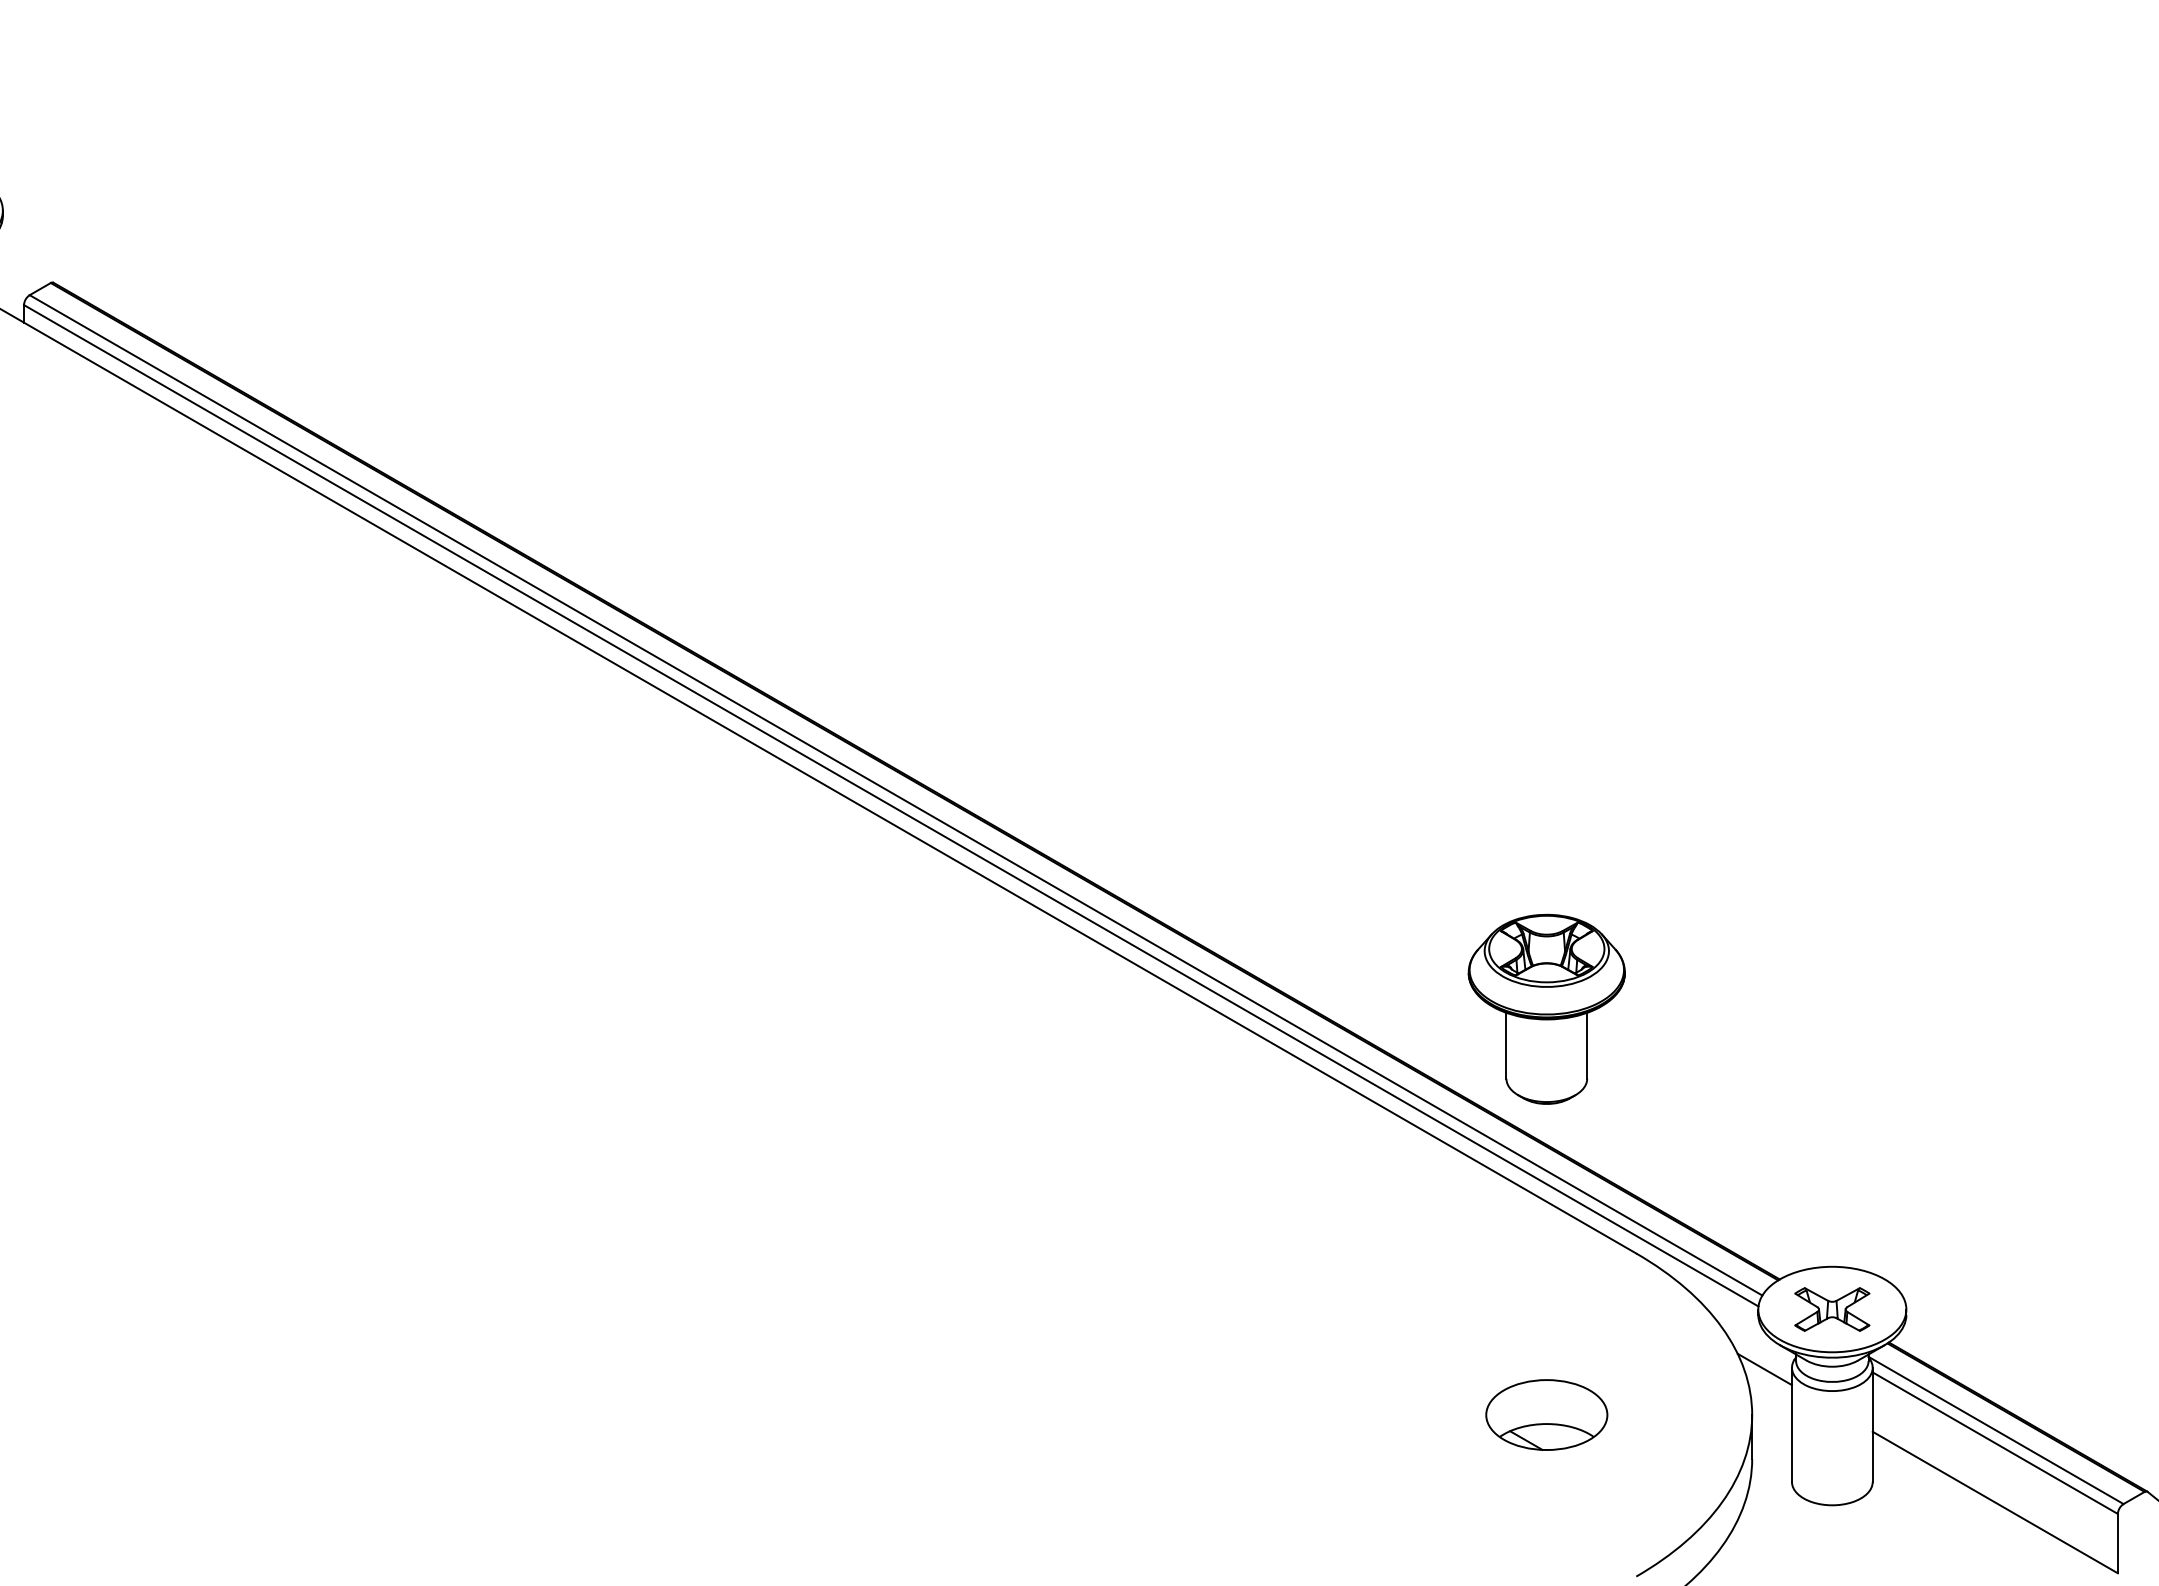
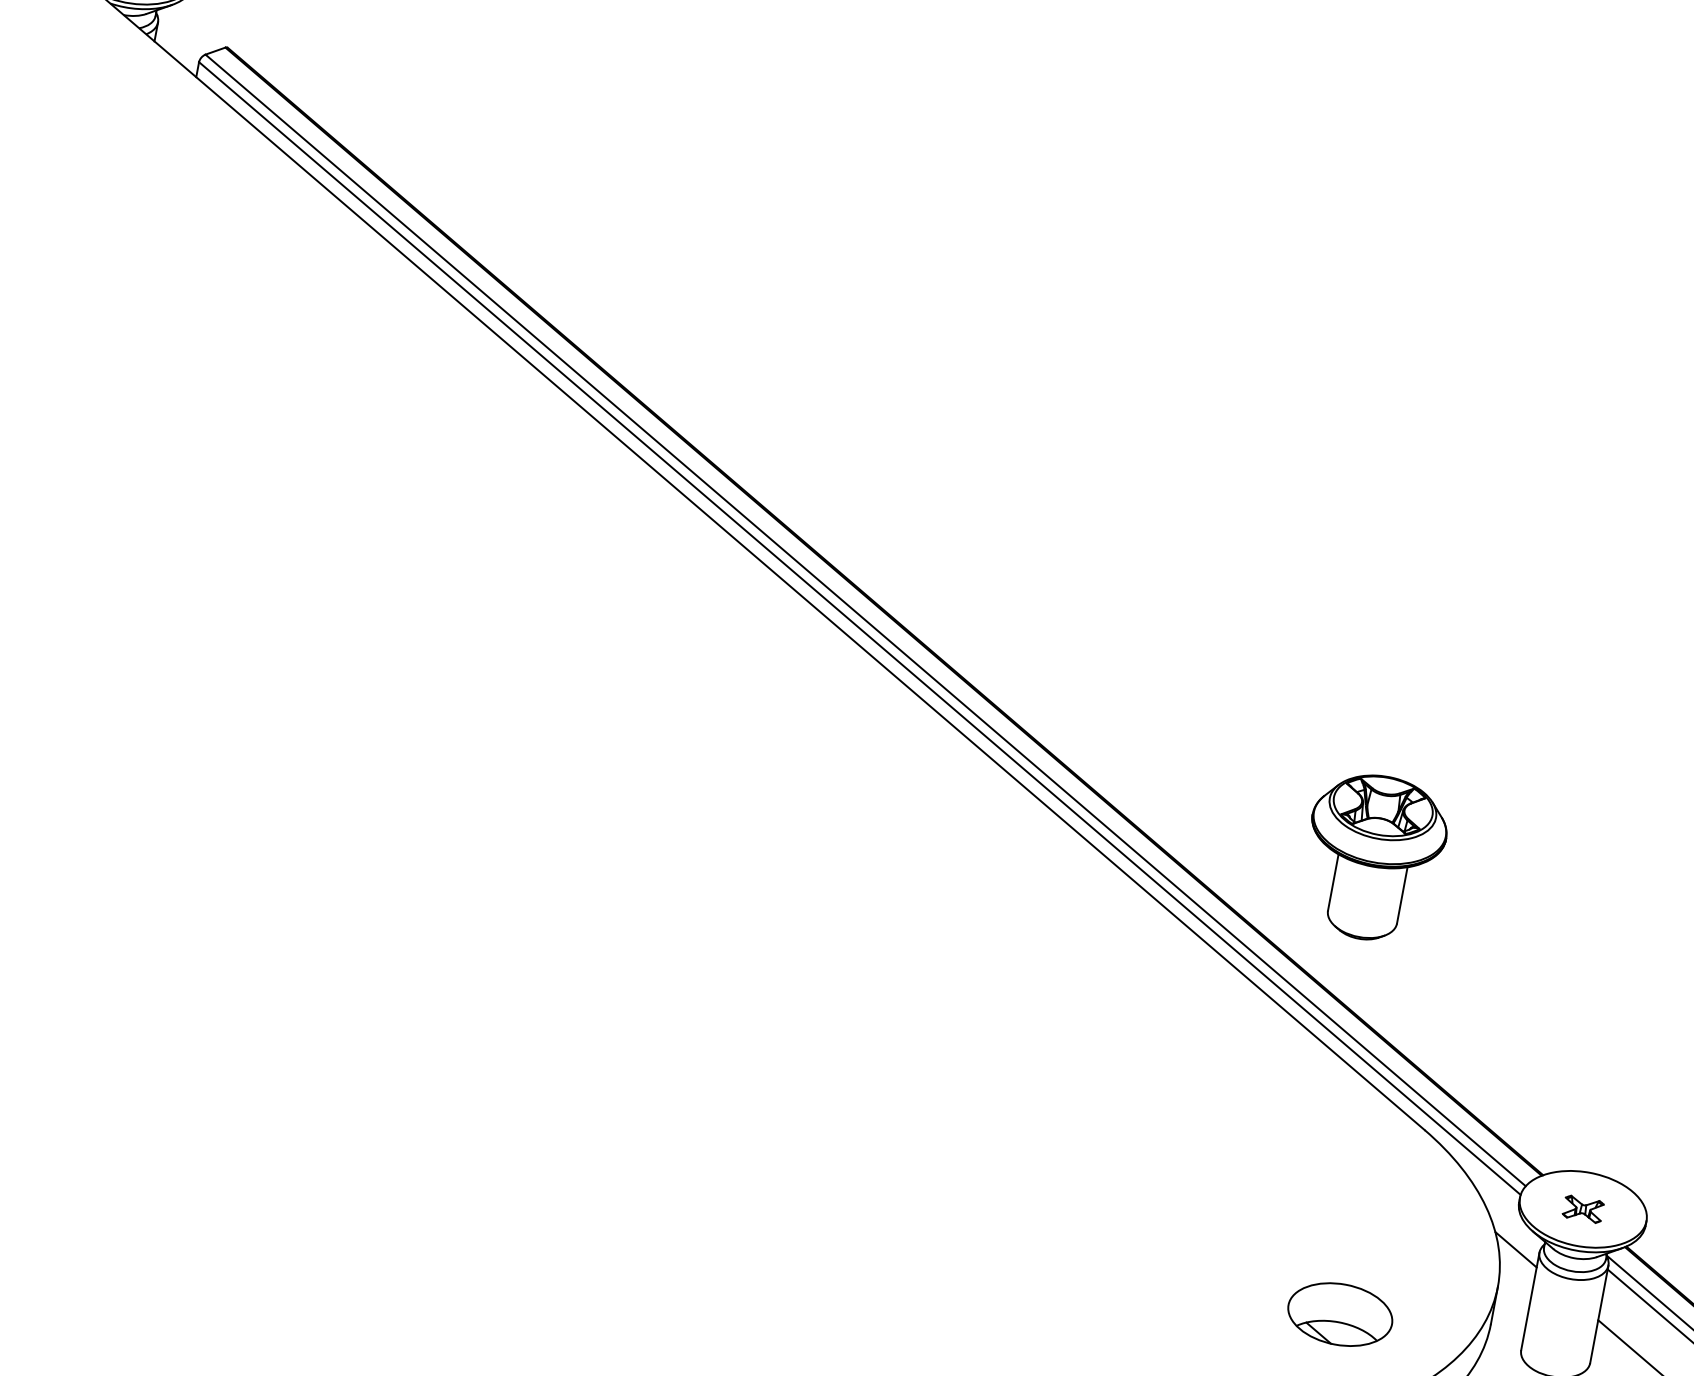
part: (1546, 1008) -> (1373, 857), moved
part: (1832, 1309) -> (1583, 1209), size x0.6
part: (1546, 1414) -> (1340, 1314), moved

